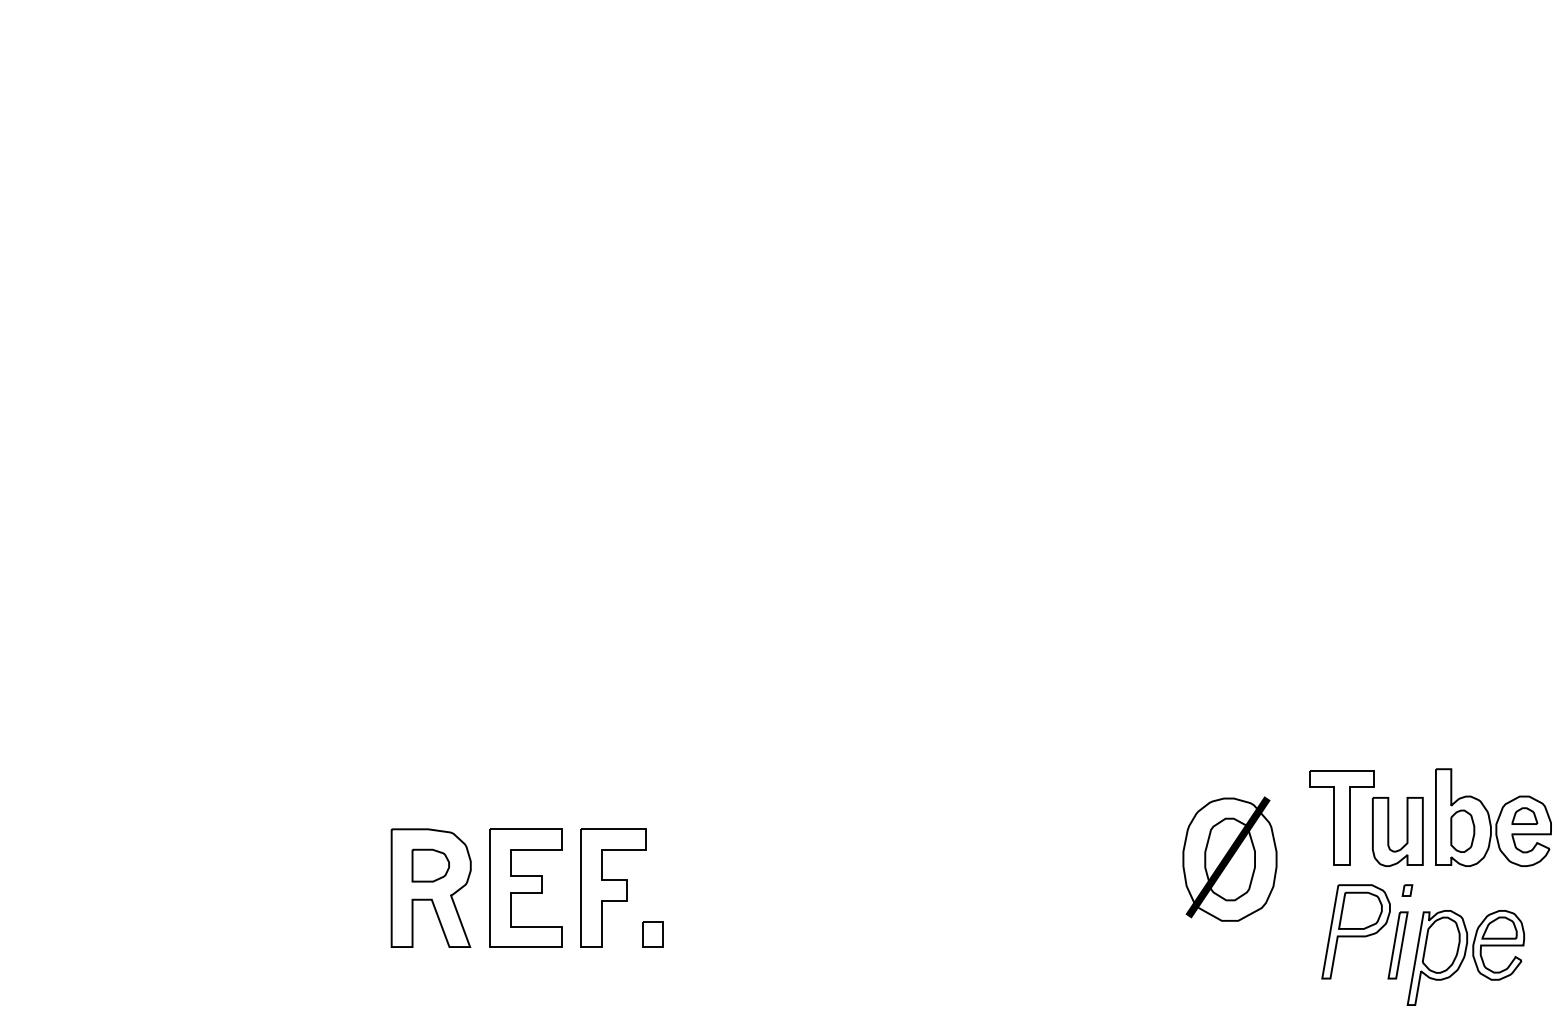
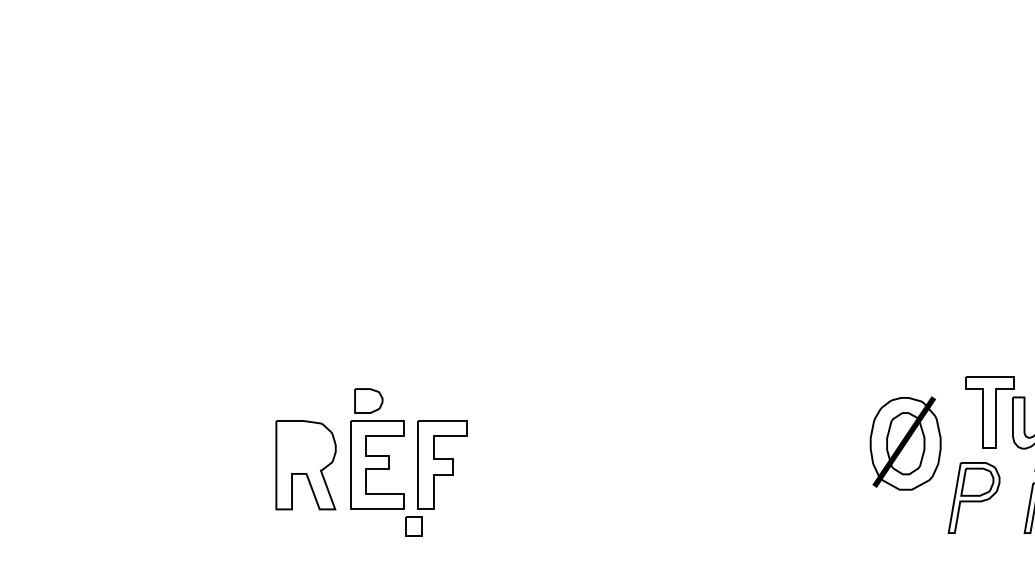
part: (430, 865) -> (368, 400), moved
part: (1355, 931) -> (973, 497), moved
part: (652, 934) -> (413, 526), moved

